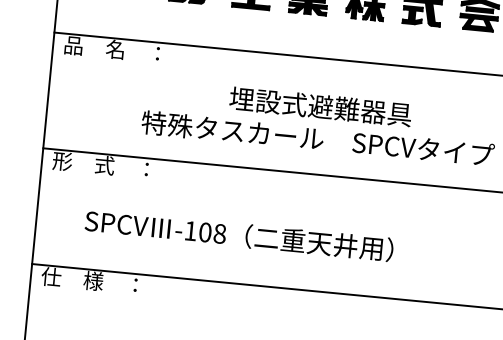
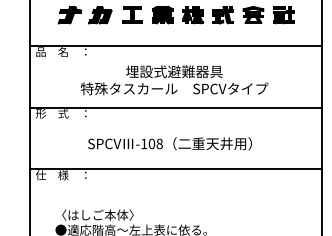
text: (238, 234) -> (169, 143), moved

